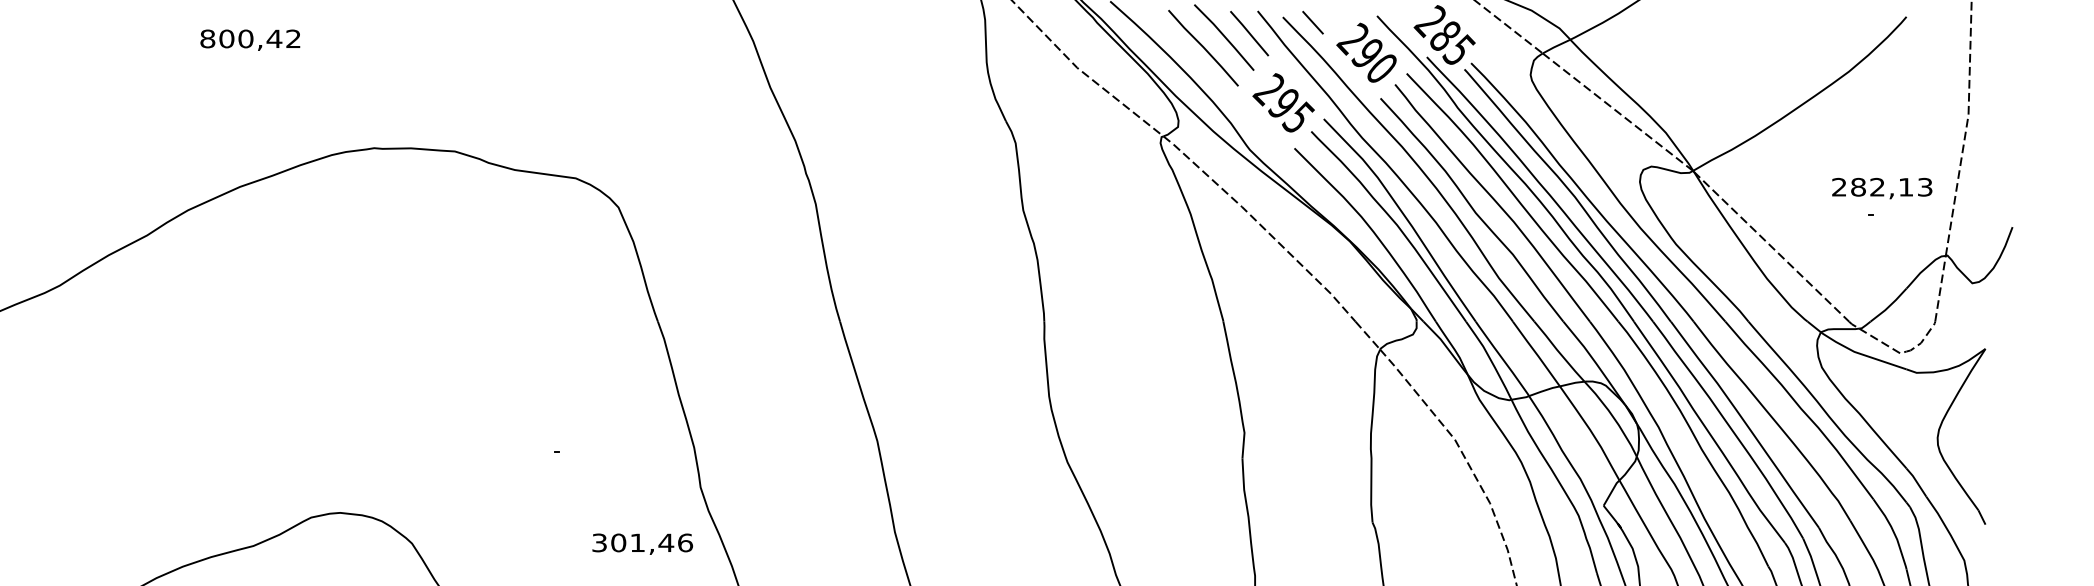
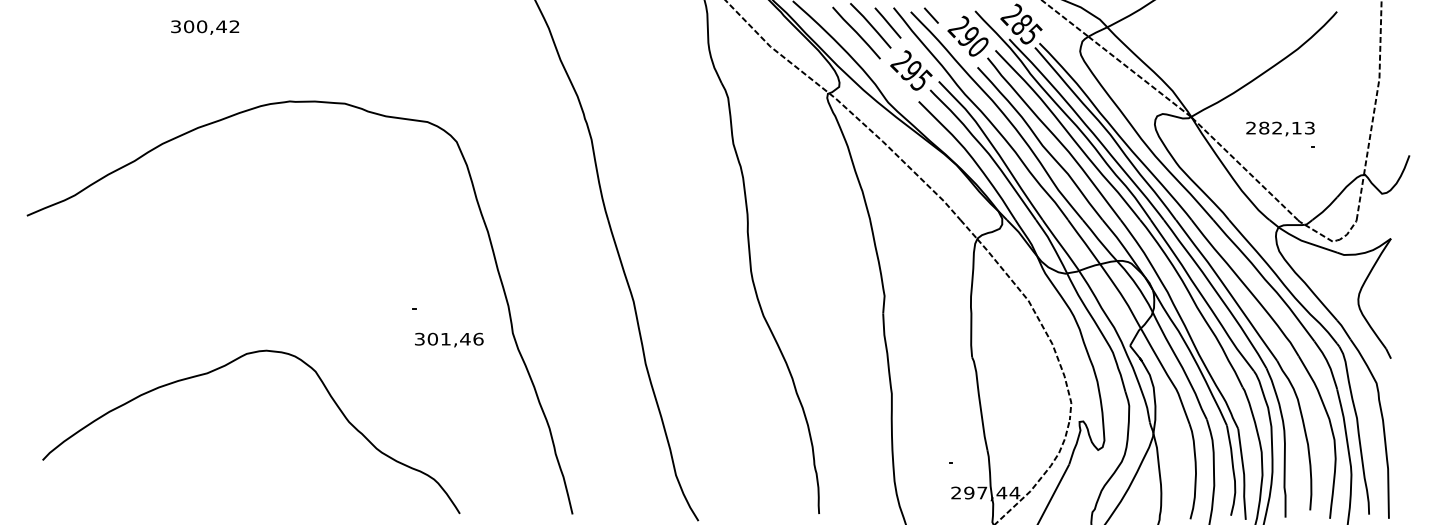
text: (208, 38) -> (176, 26), 800,42 -> 300,42
text: (1882, 187) -> (1280, 128), moved
text: (643, 543) -> (449, 339), moved

